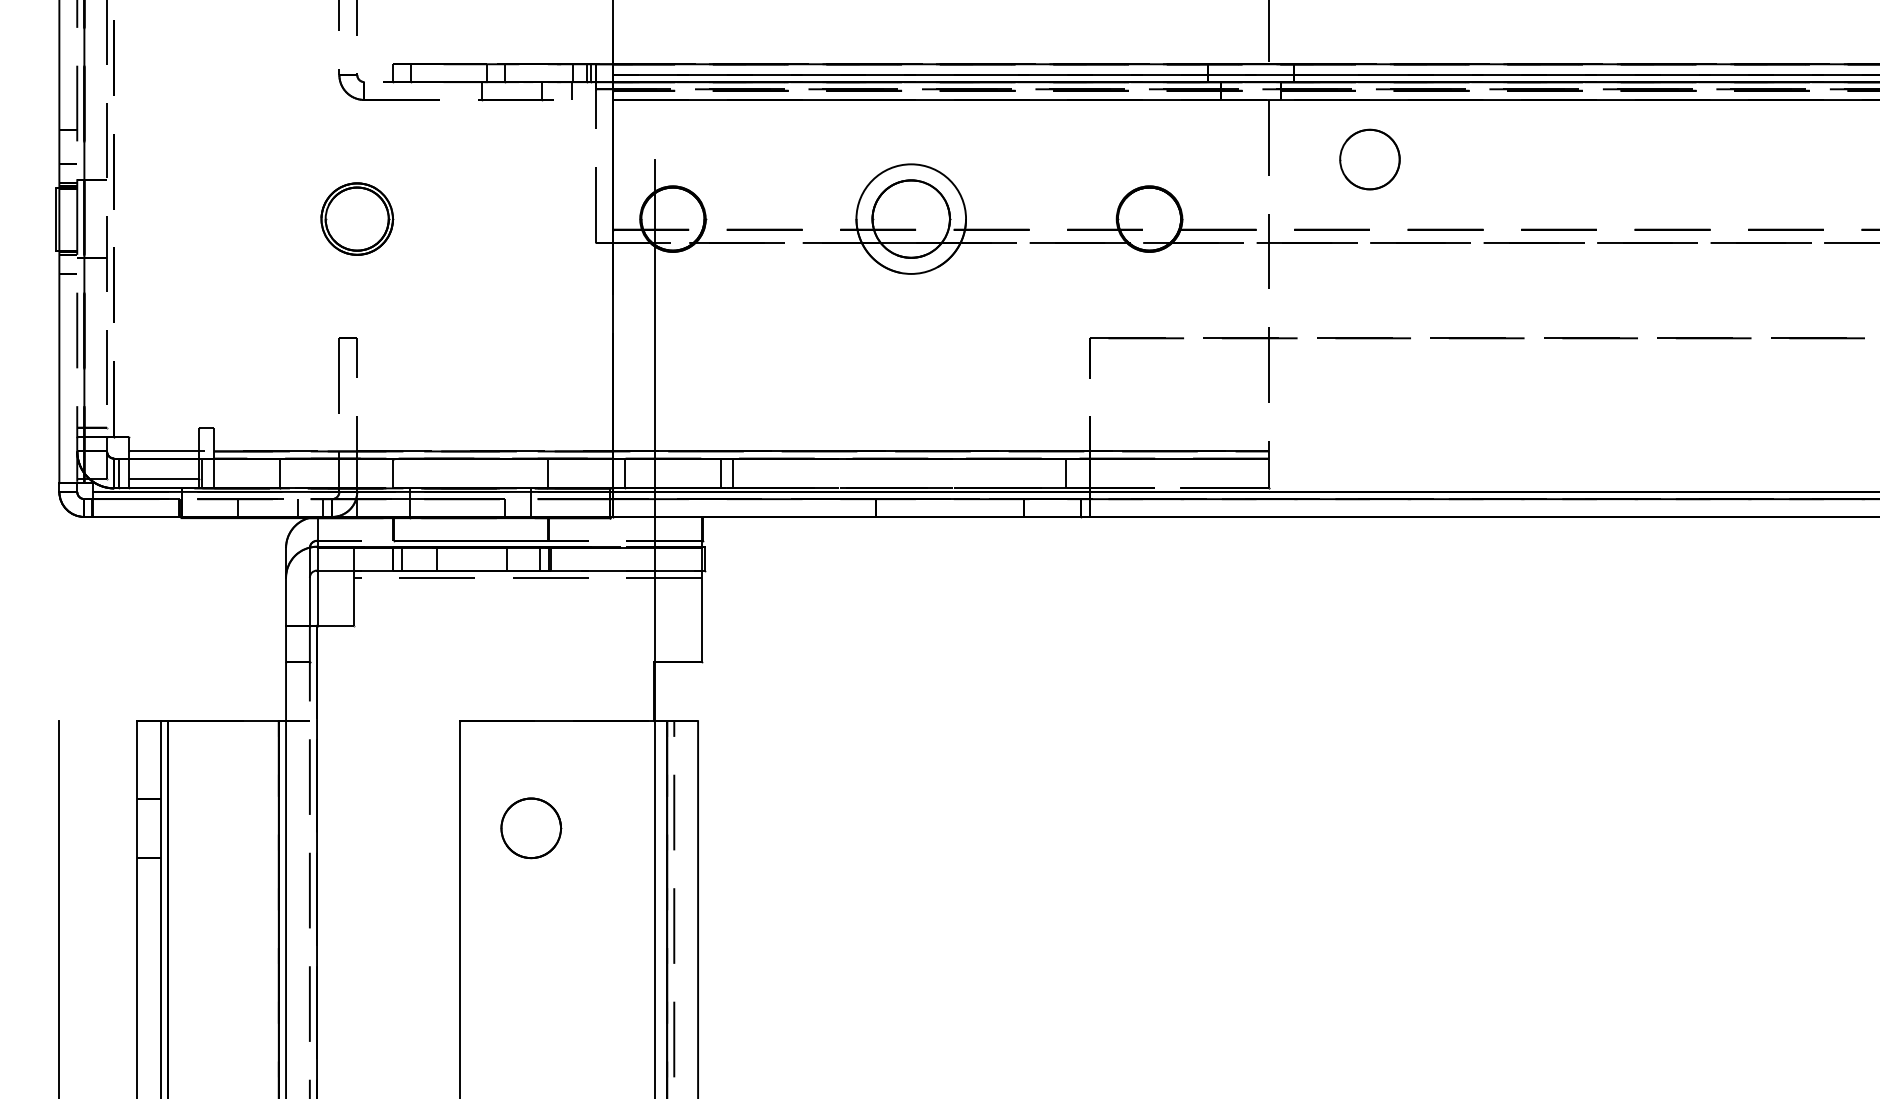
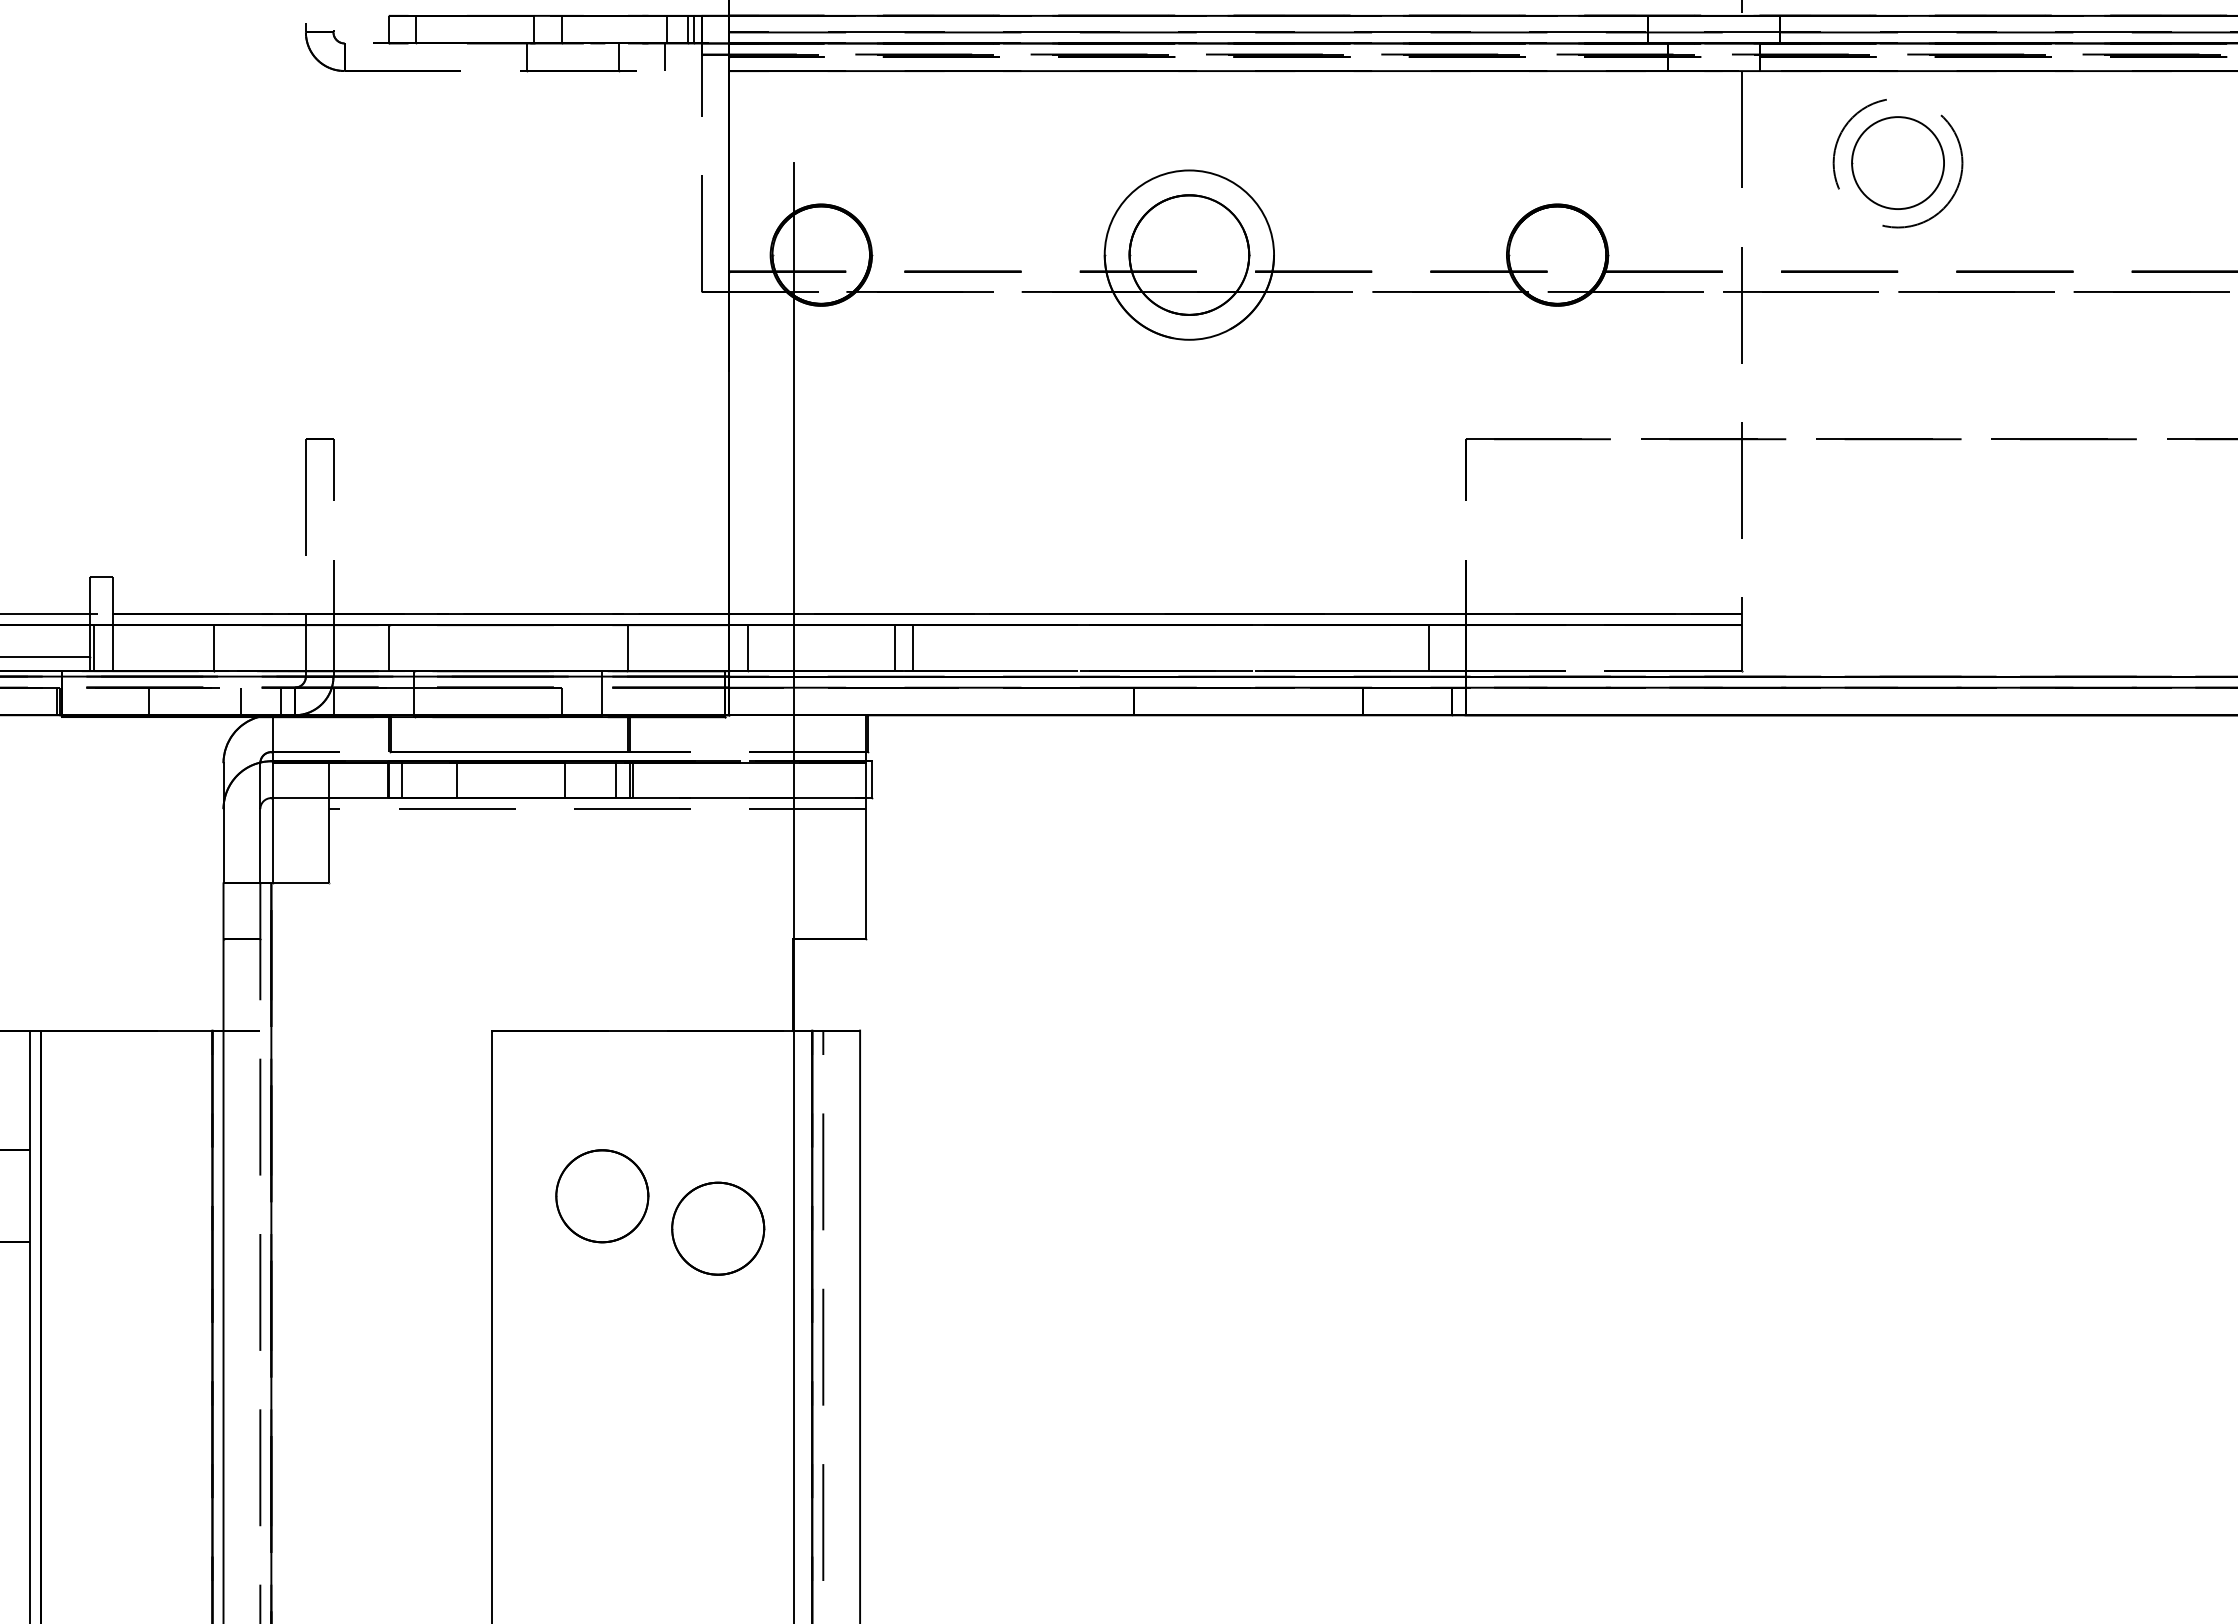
circle: (1369, 159) -> (1897, 162), size x1.4
part: (357, 218) -> (333, 254), removed
part: (606, 849) -> (718, 1228), added

